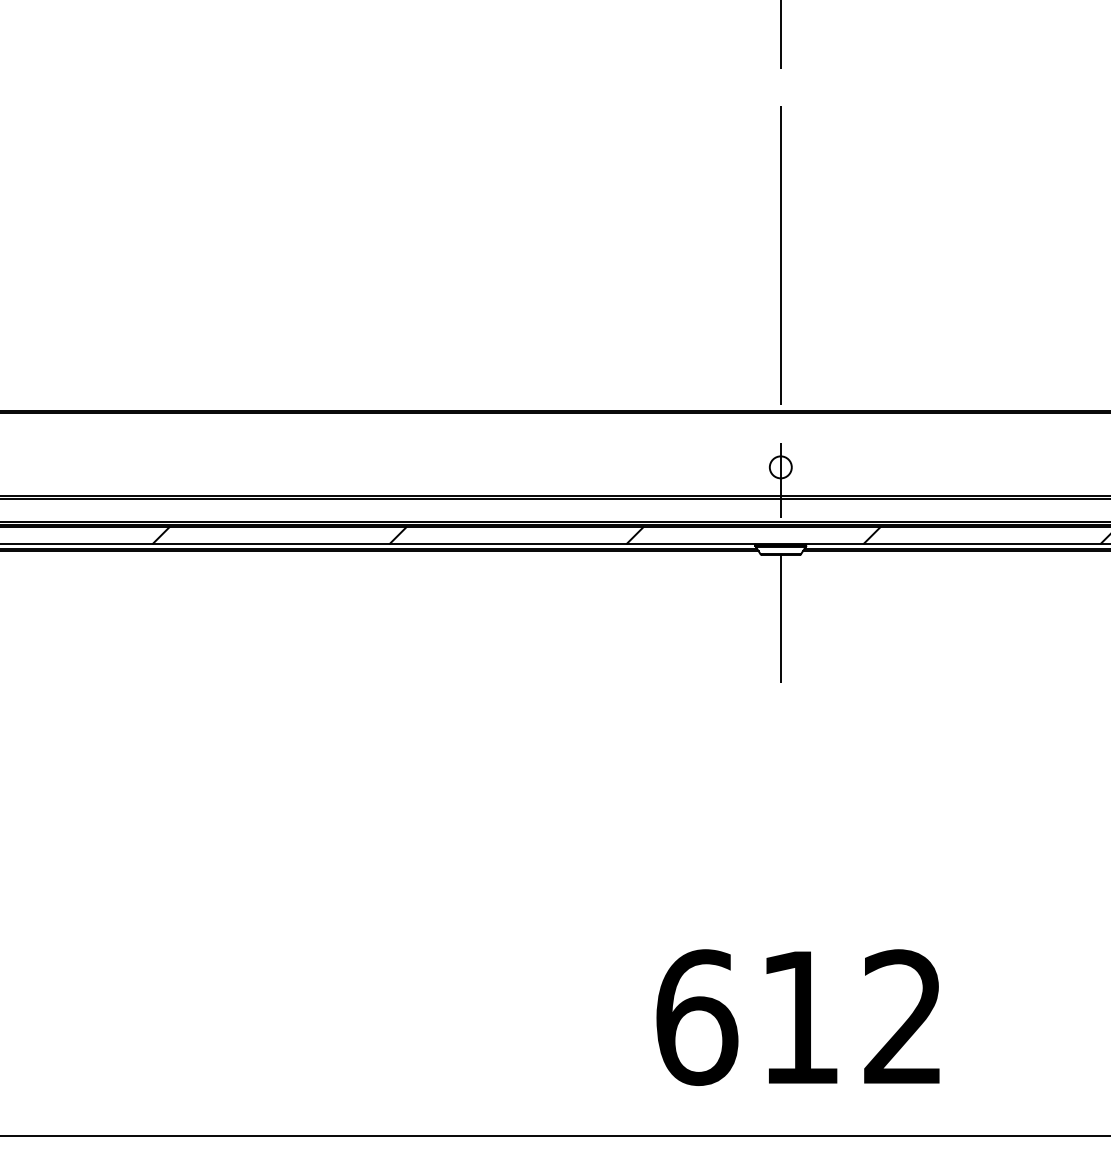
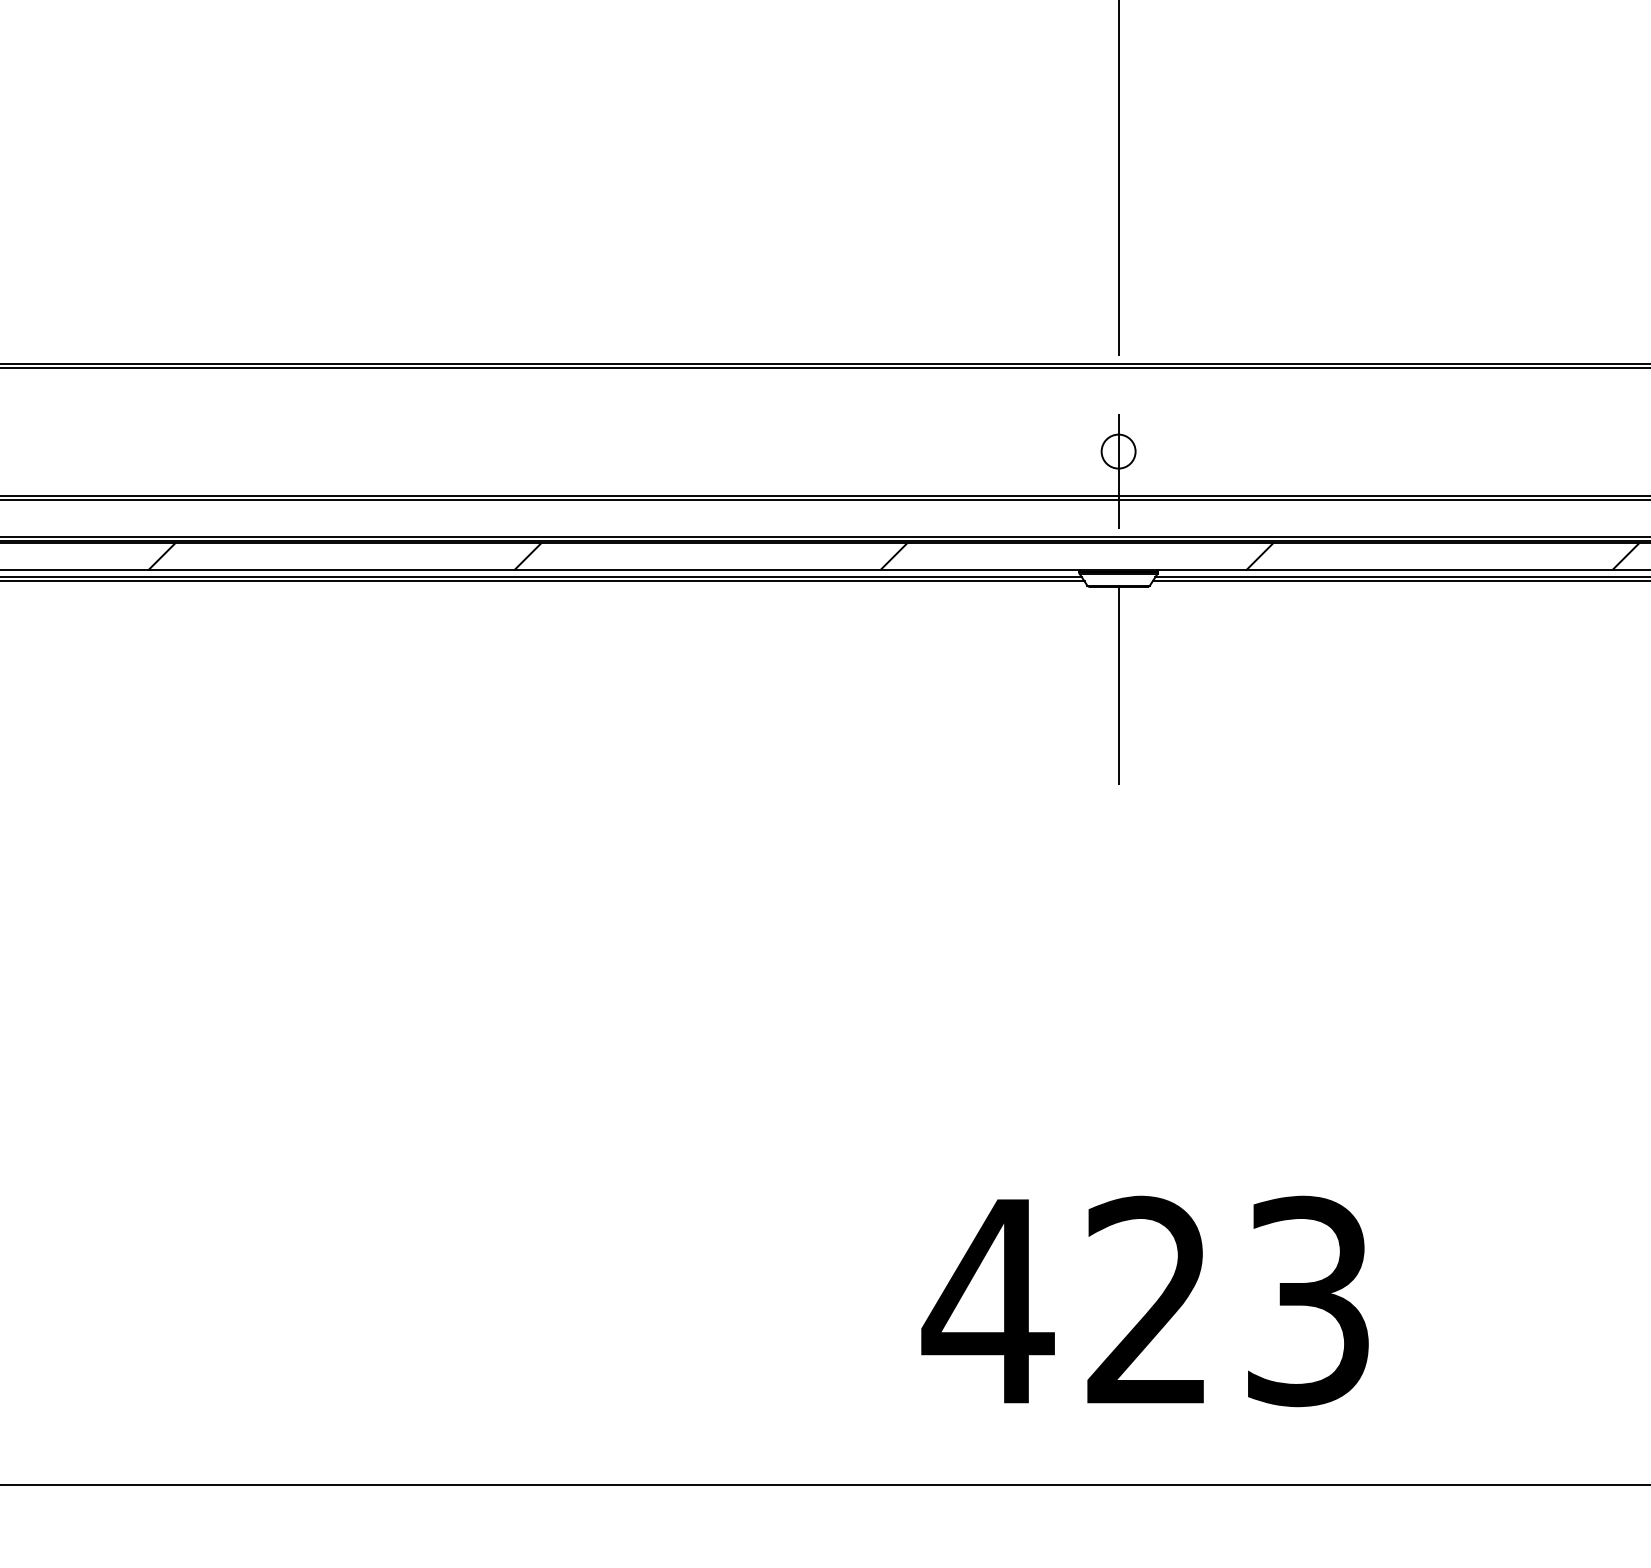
text: (797, 1017) -> (1144, 1301), 612 -> 423

